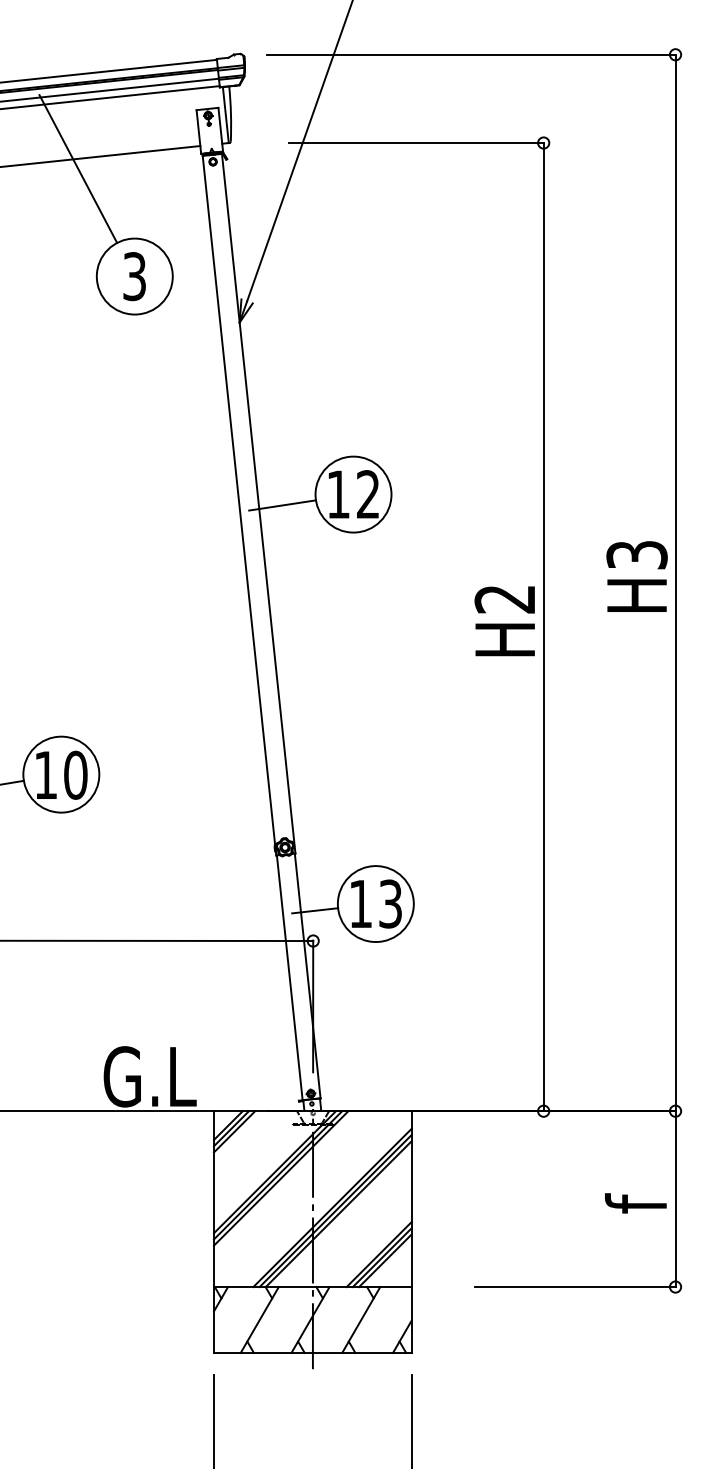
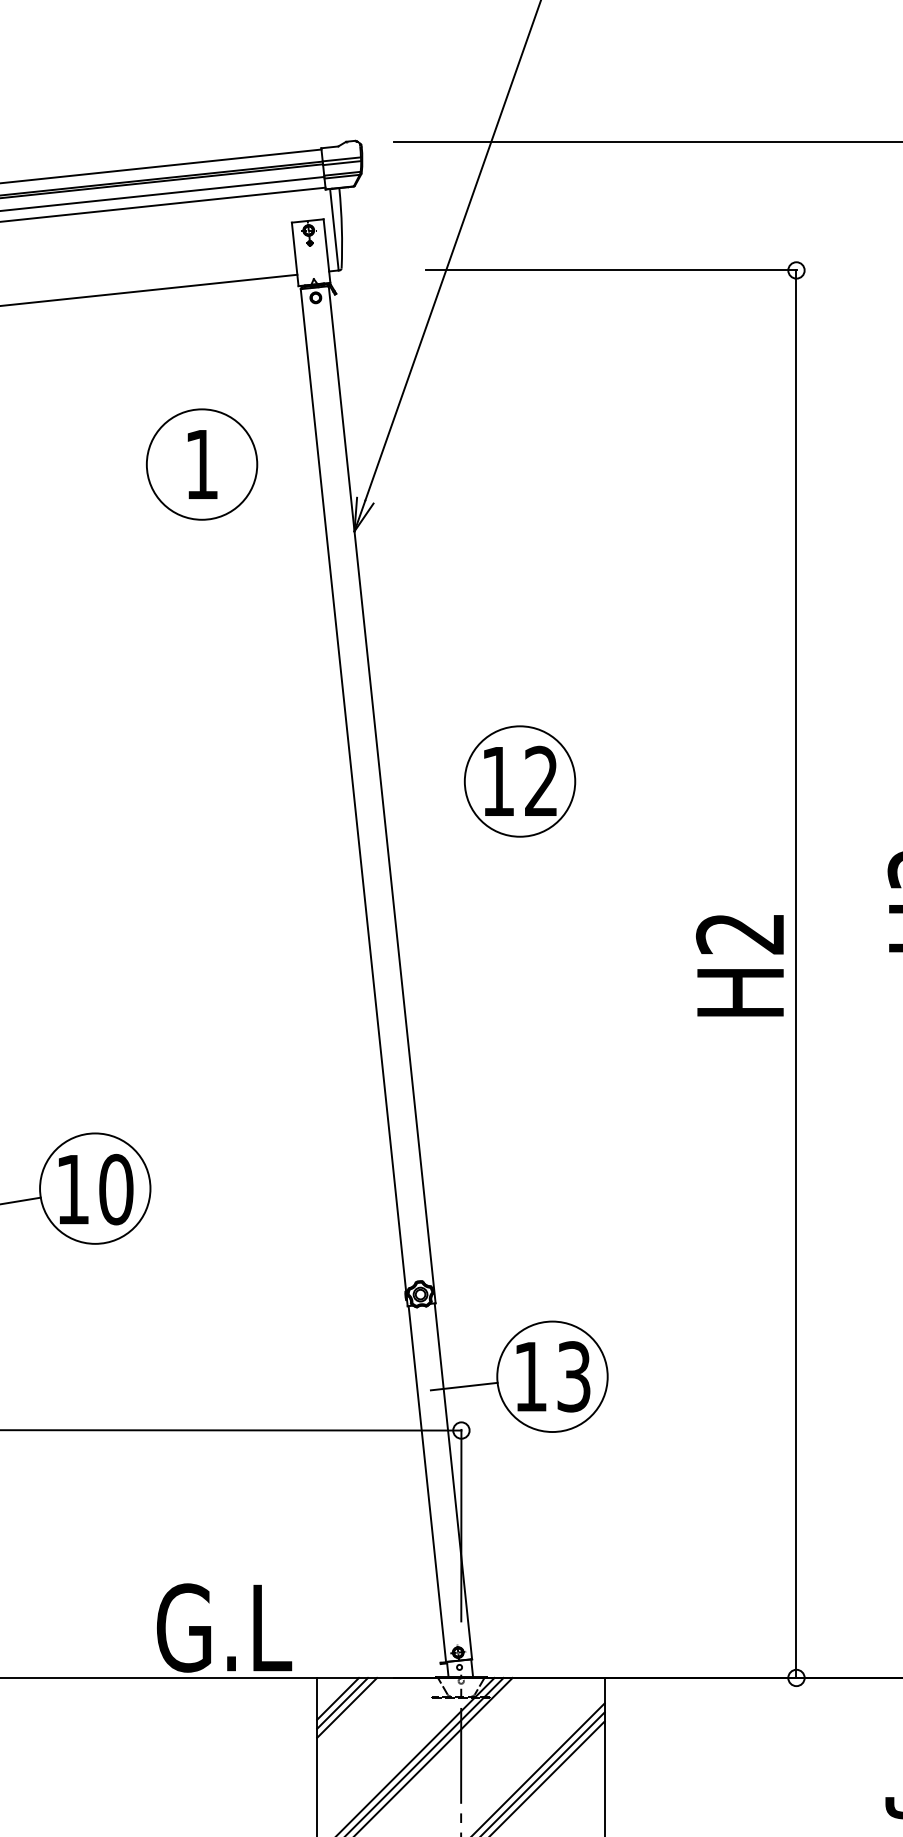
line: (78, 168) -> (120, 307), removed
text: (134, 276) -> (201, 464), 3 -> 1
line: (282, 505) -> (416, 797), removed

